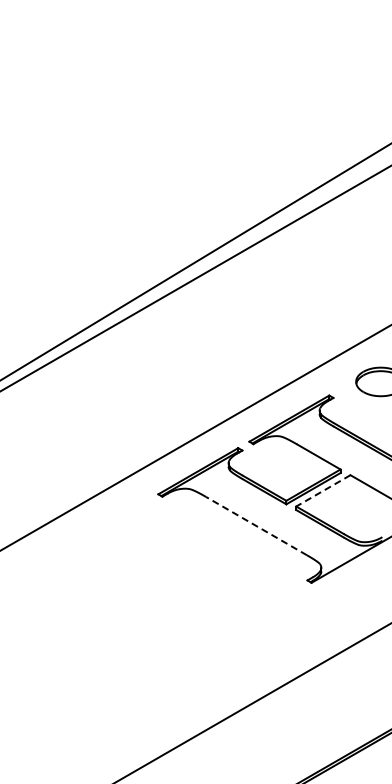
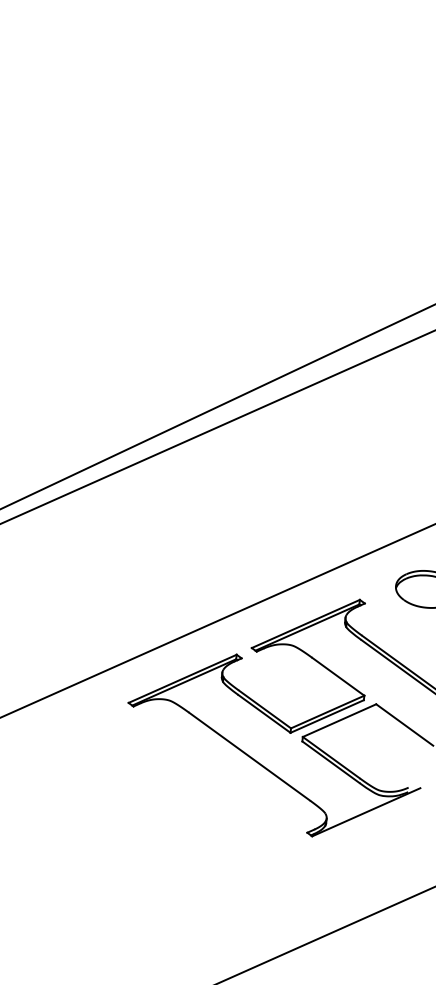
line: (322, 491) -> (338, 721), dashed -> solid
line: (256, 525) -> (249, 755), dashed -> solid

